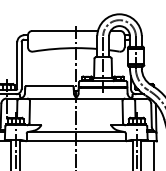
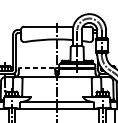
line: (48, 86) -> (36, 68), solid -> dashed

